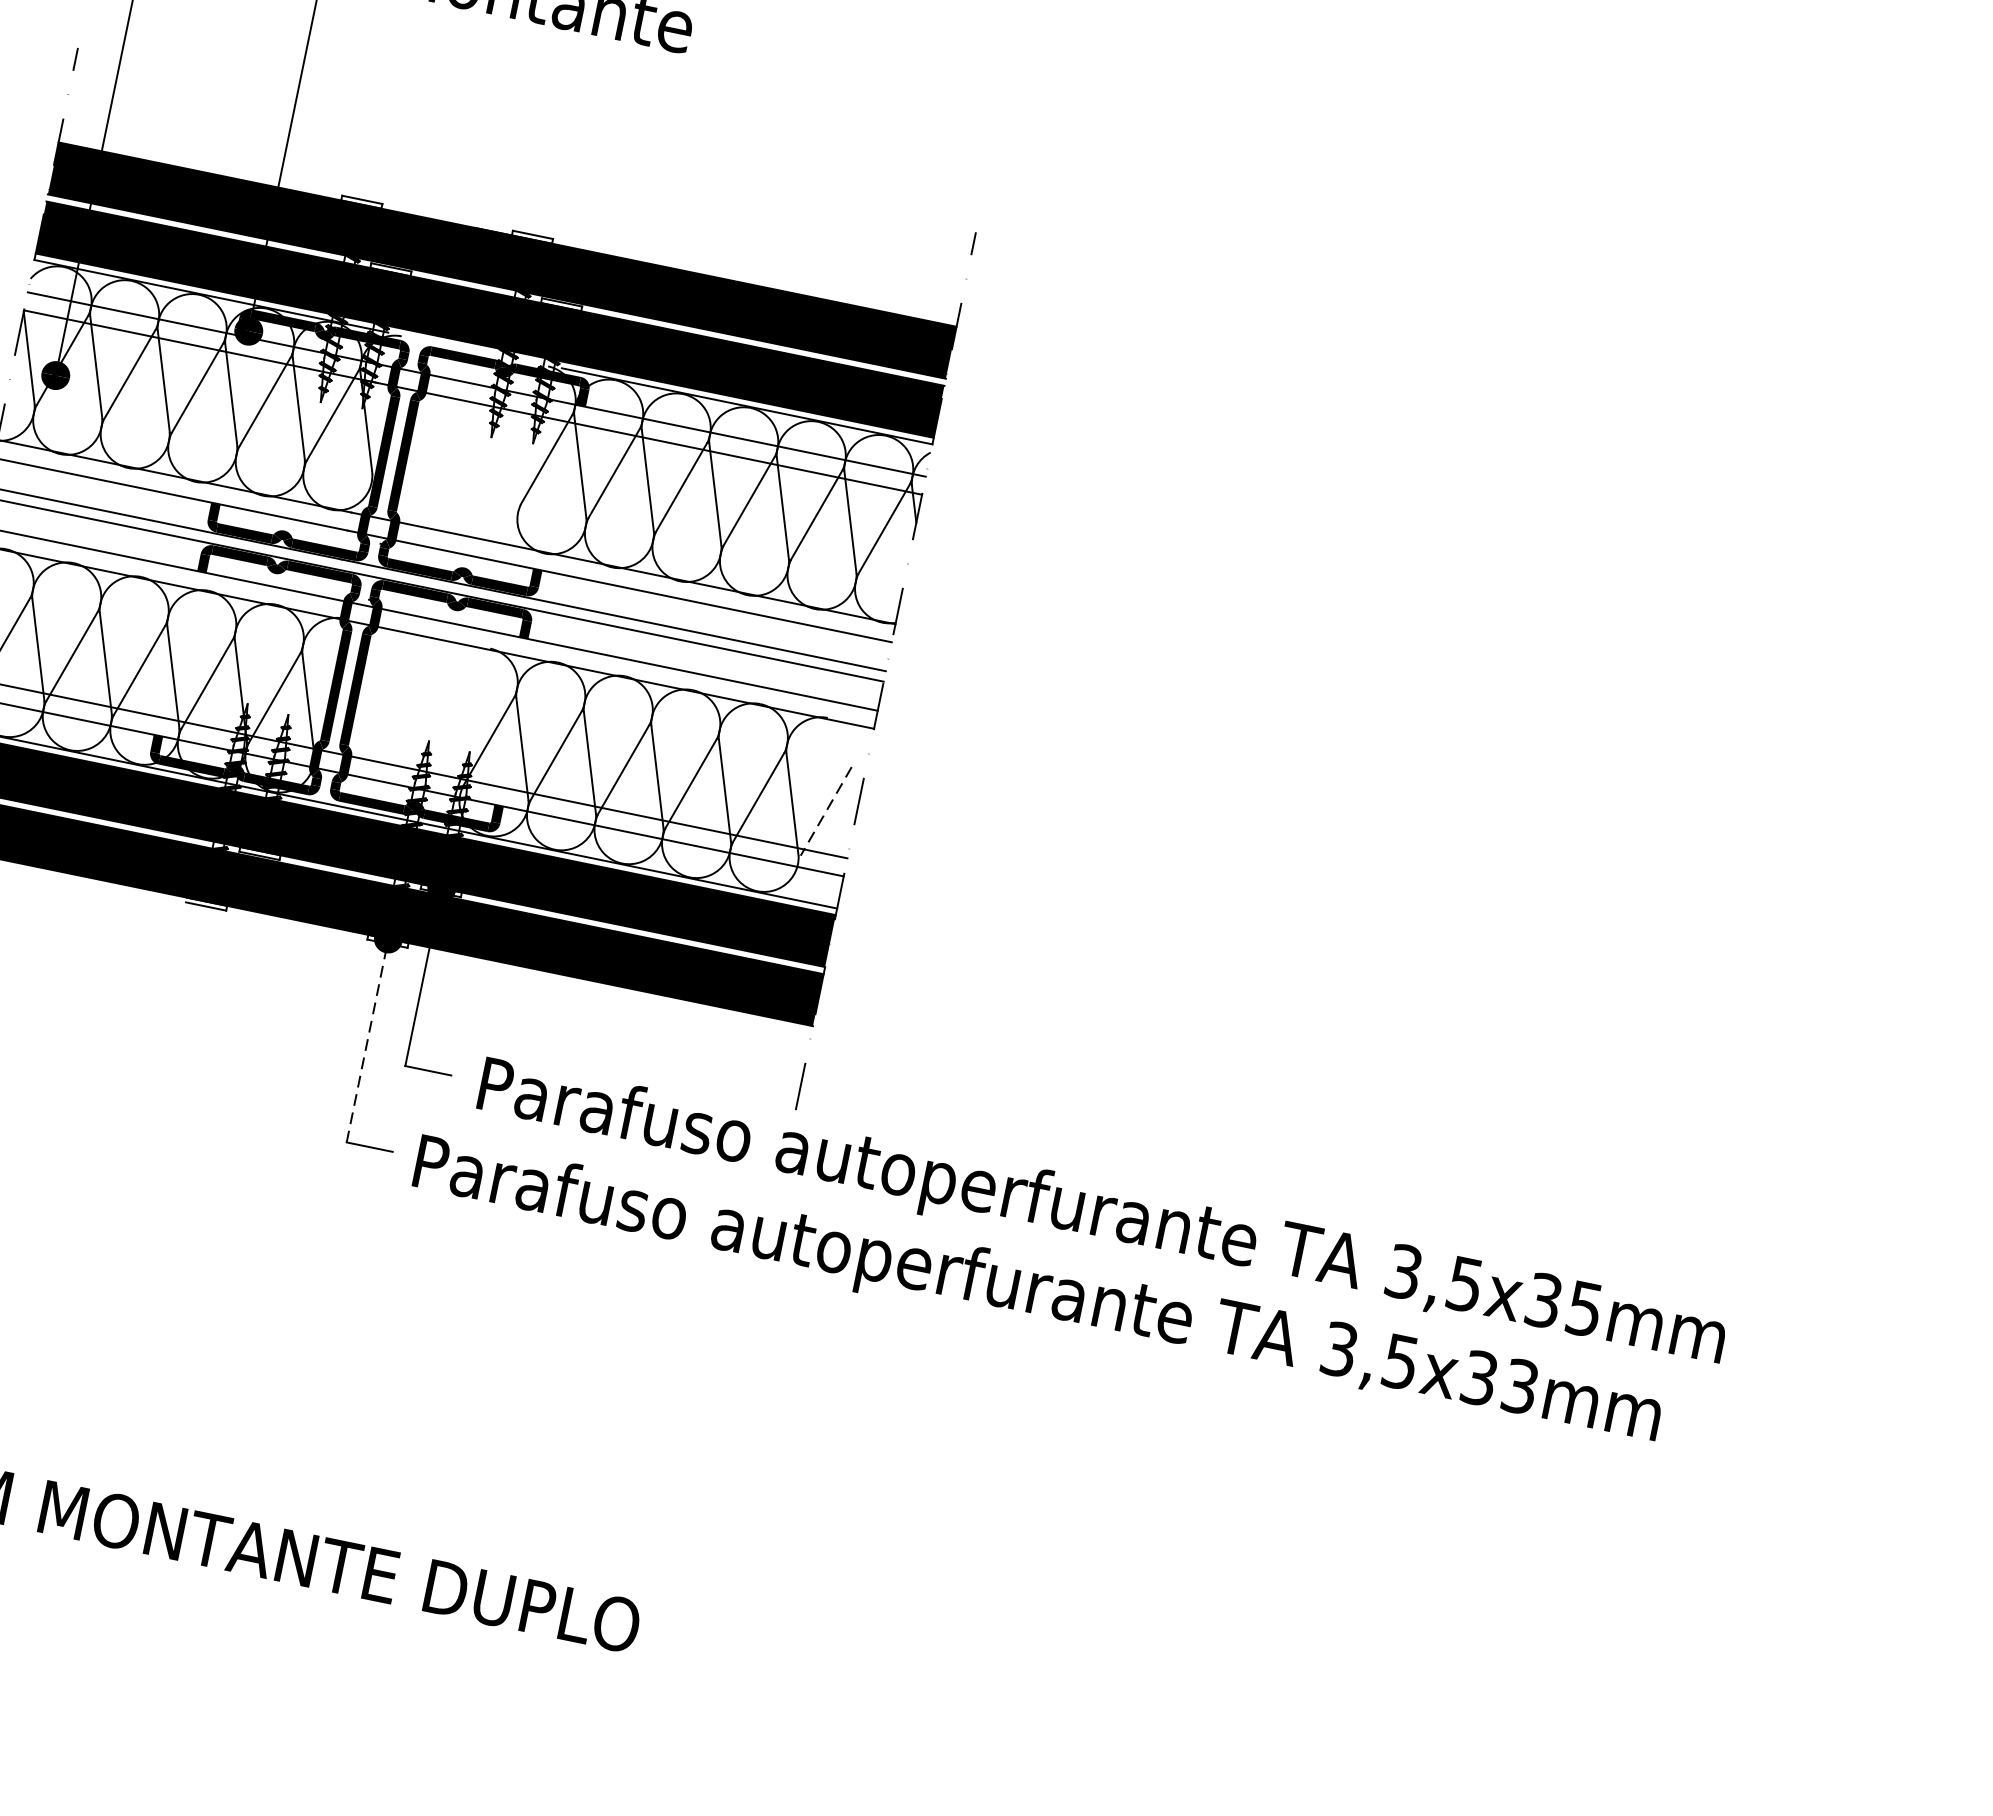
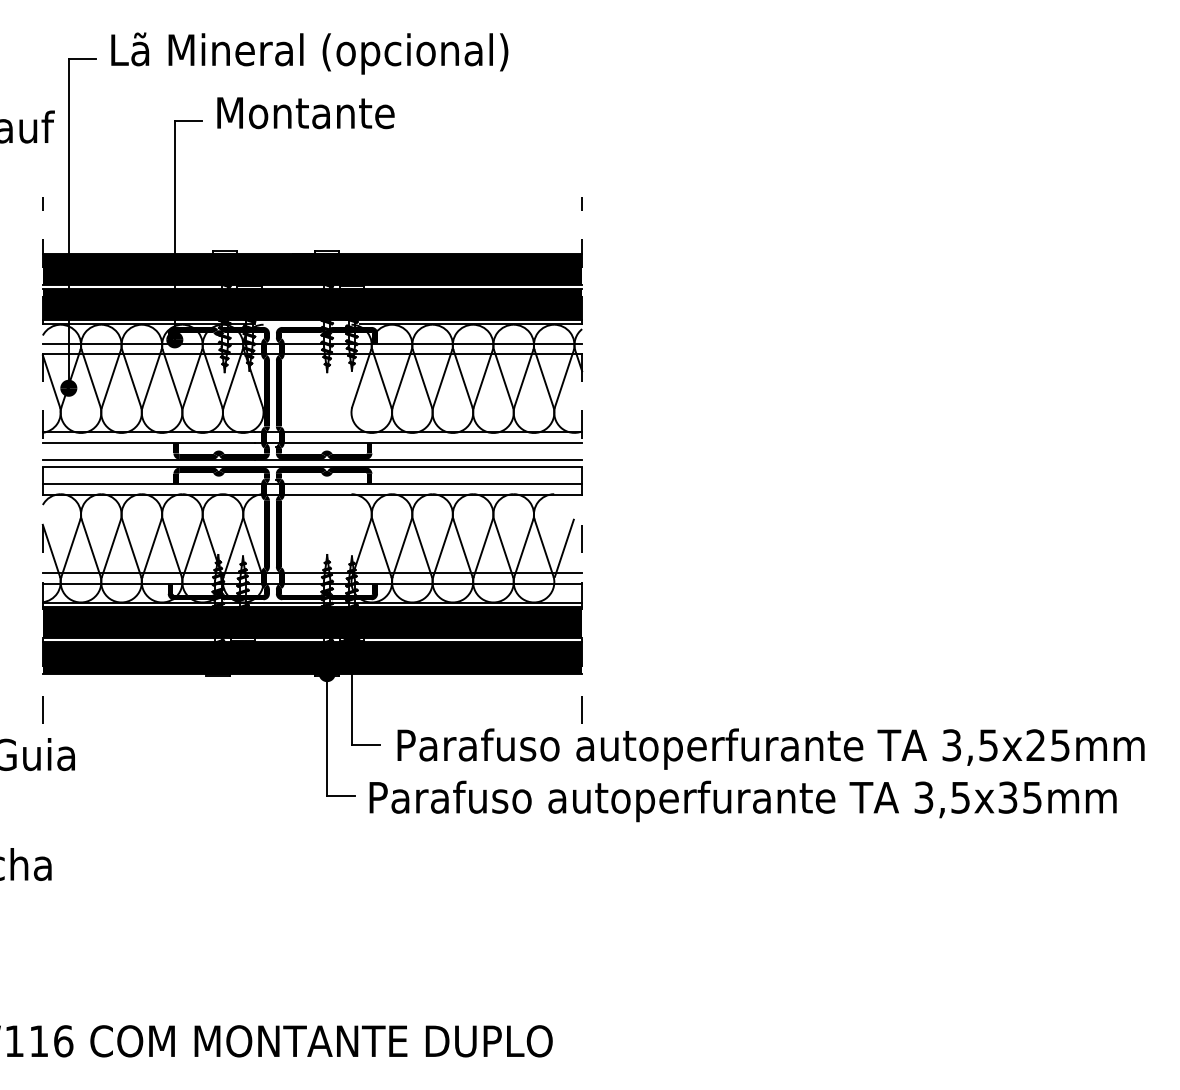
line: (826, 811) -> (564, 548), dashed -> solid
line: (368, 1040) -> (327, 734), dashed -> solid
text: (1543, 1300) -> (1035, 745), 3,5x35mm -> 3,5x25mm
text: (1520, 1386) -> (1032, 797), 3,5x33mm -> 3,5x35mm

